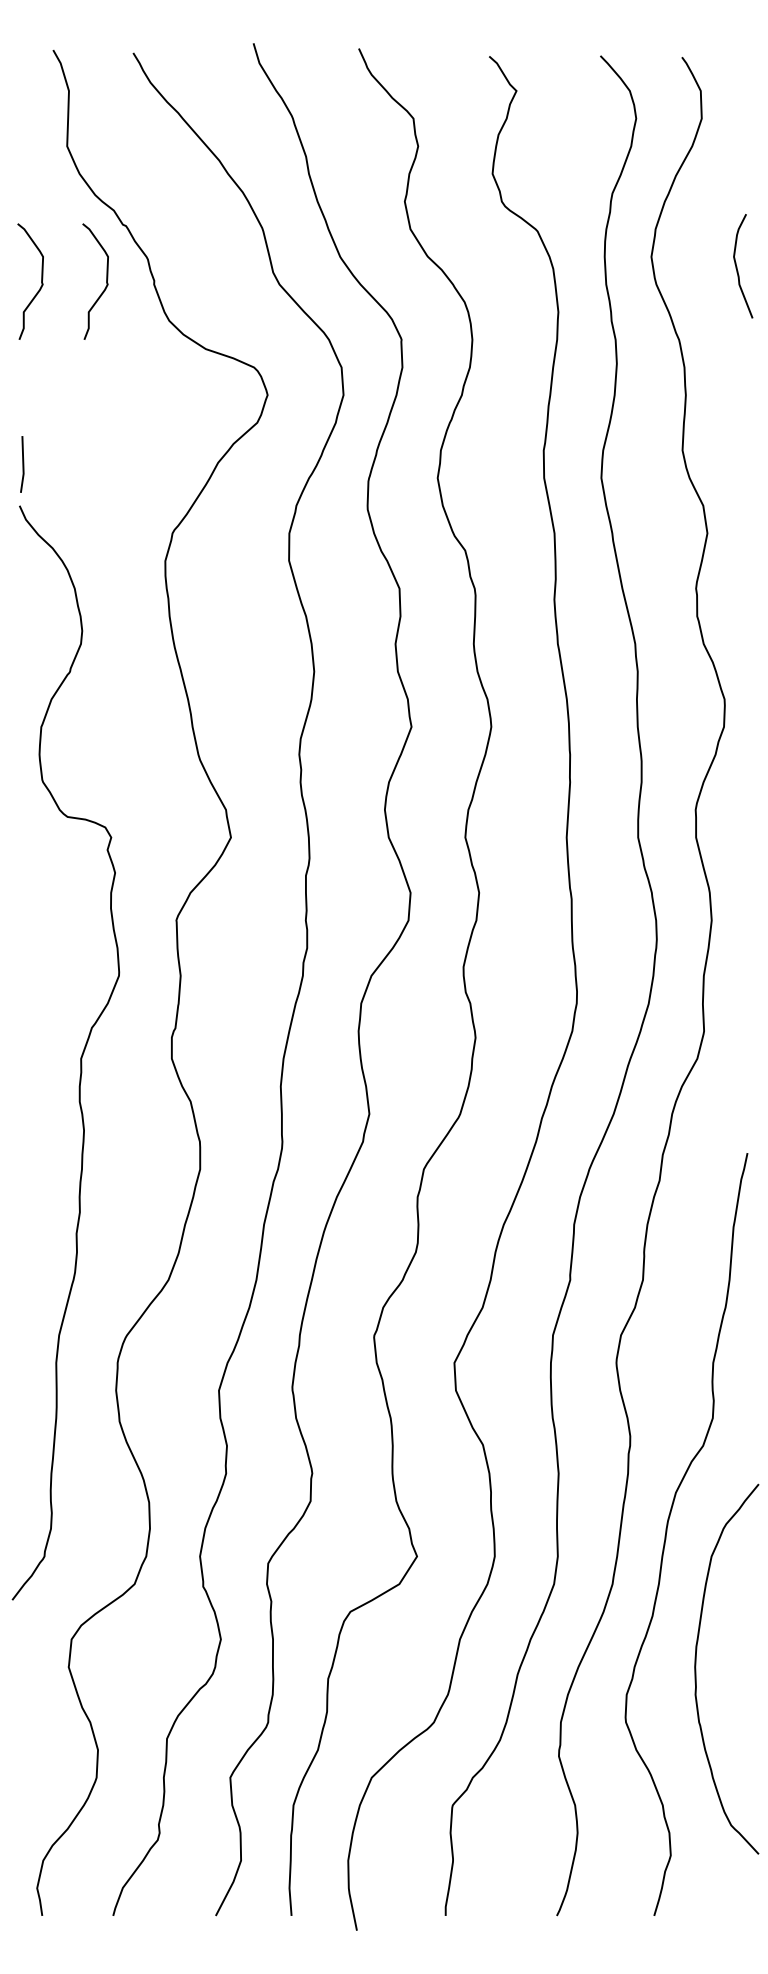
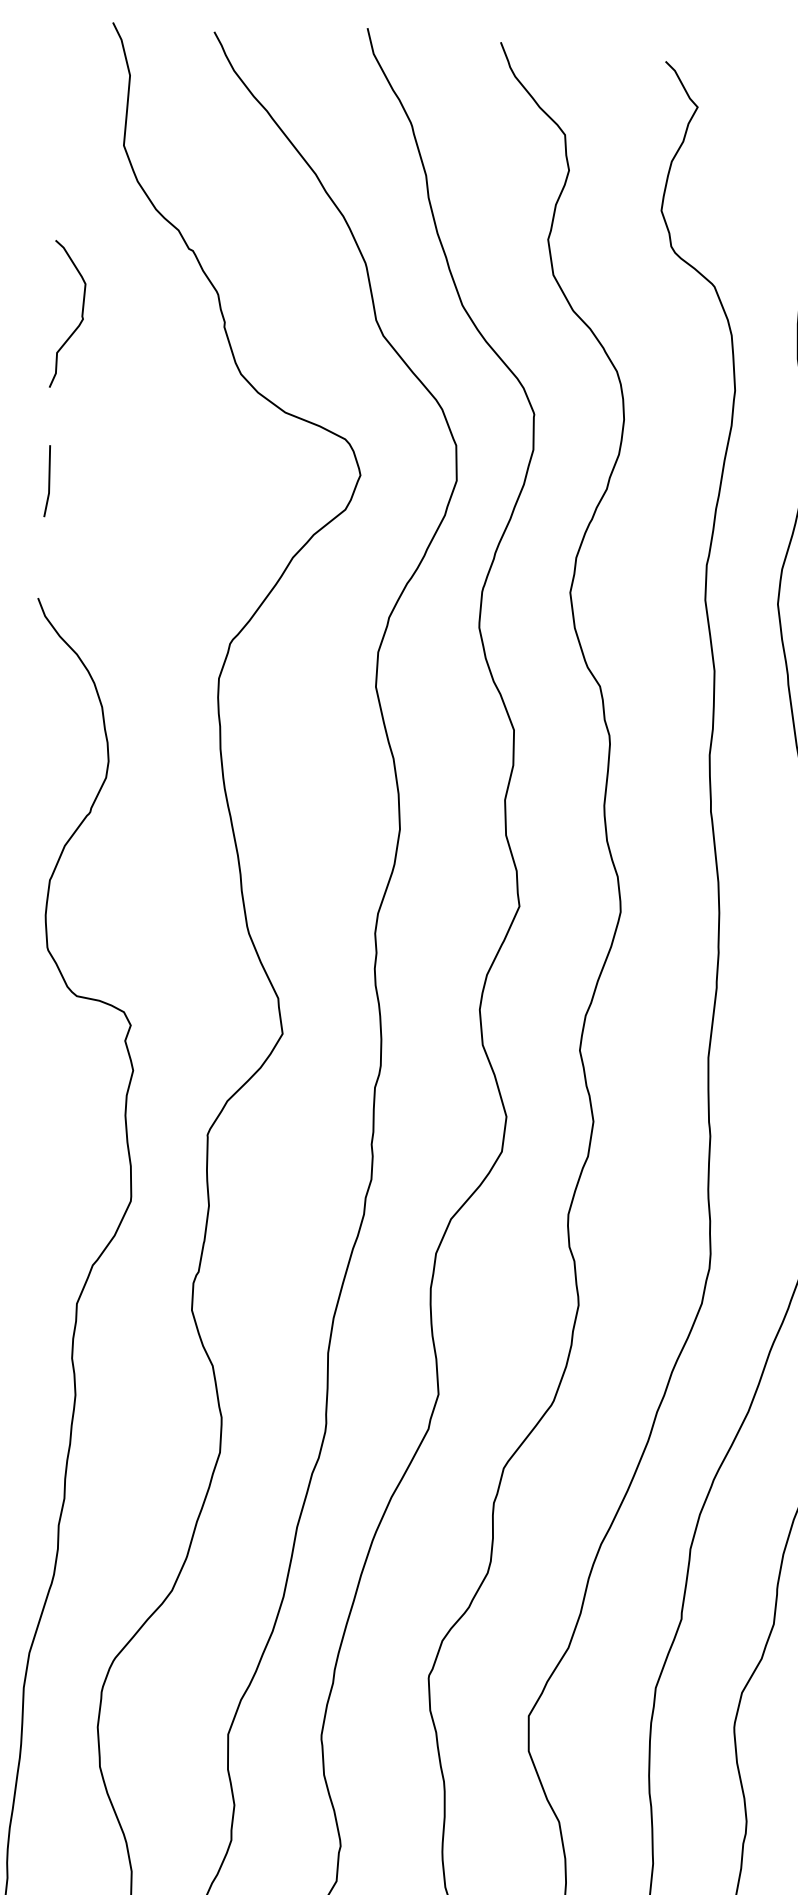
curve: (106, 281) -> (164, 319), removed
line: (22, 464) -> (48, 481), moved

